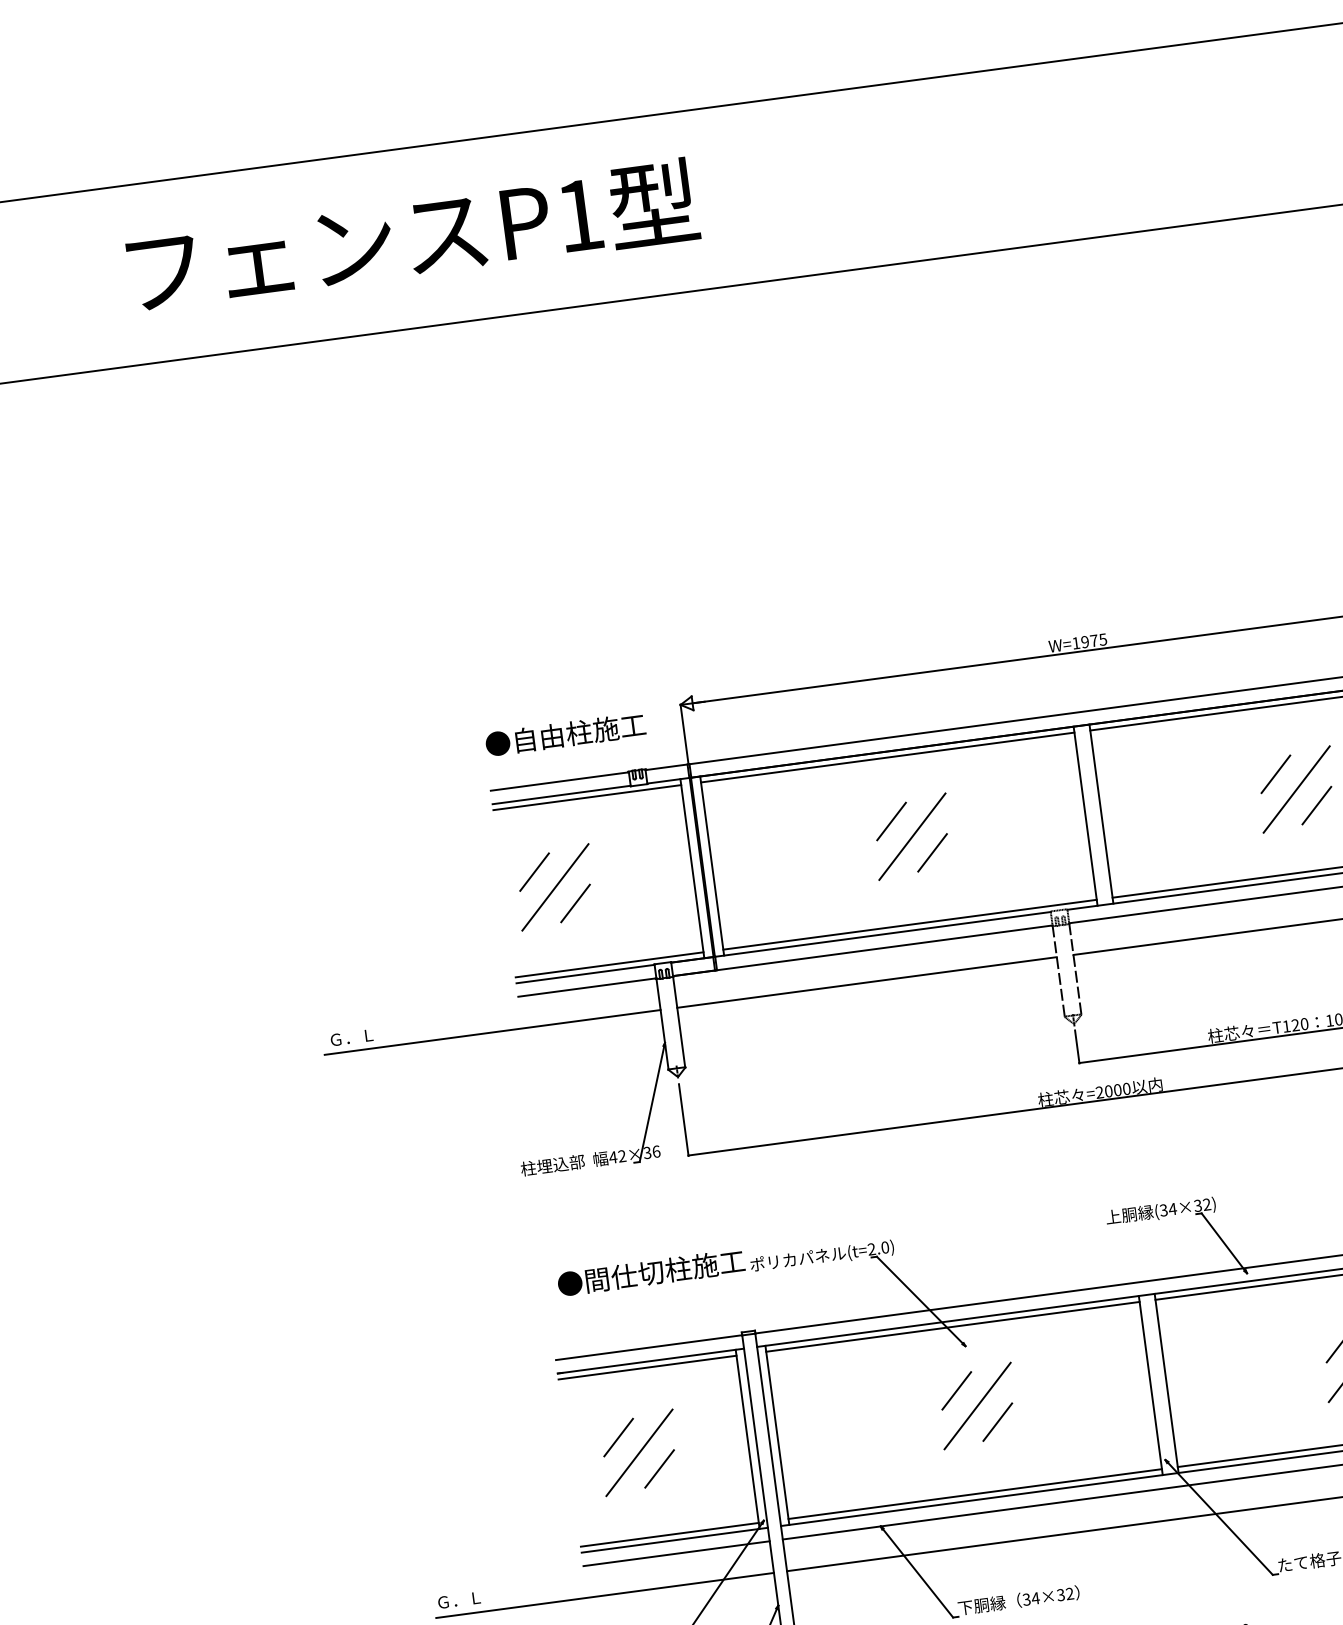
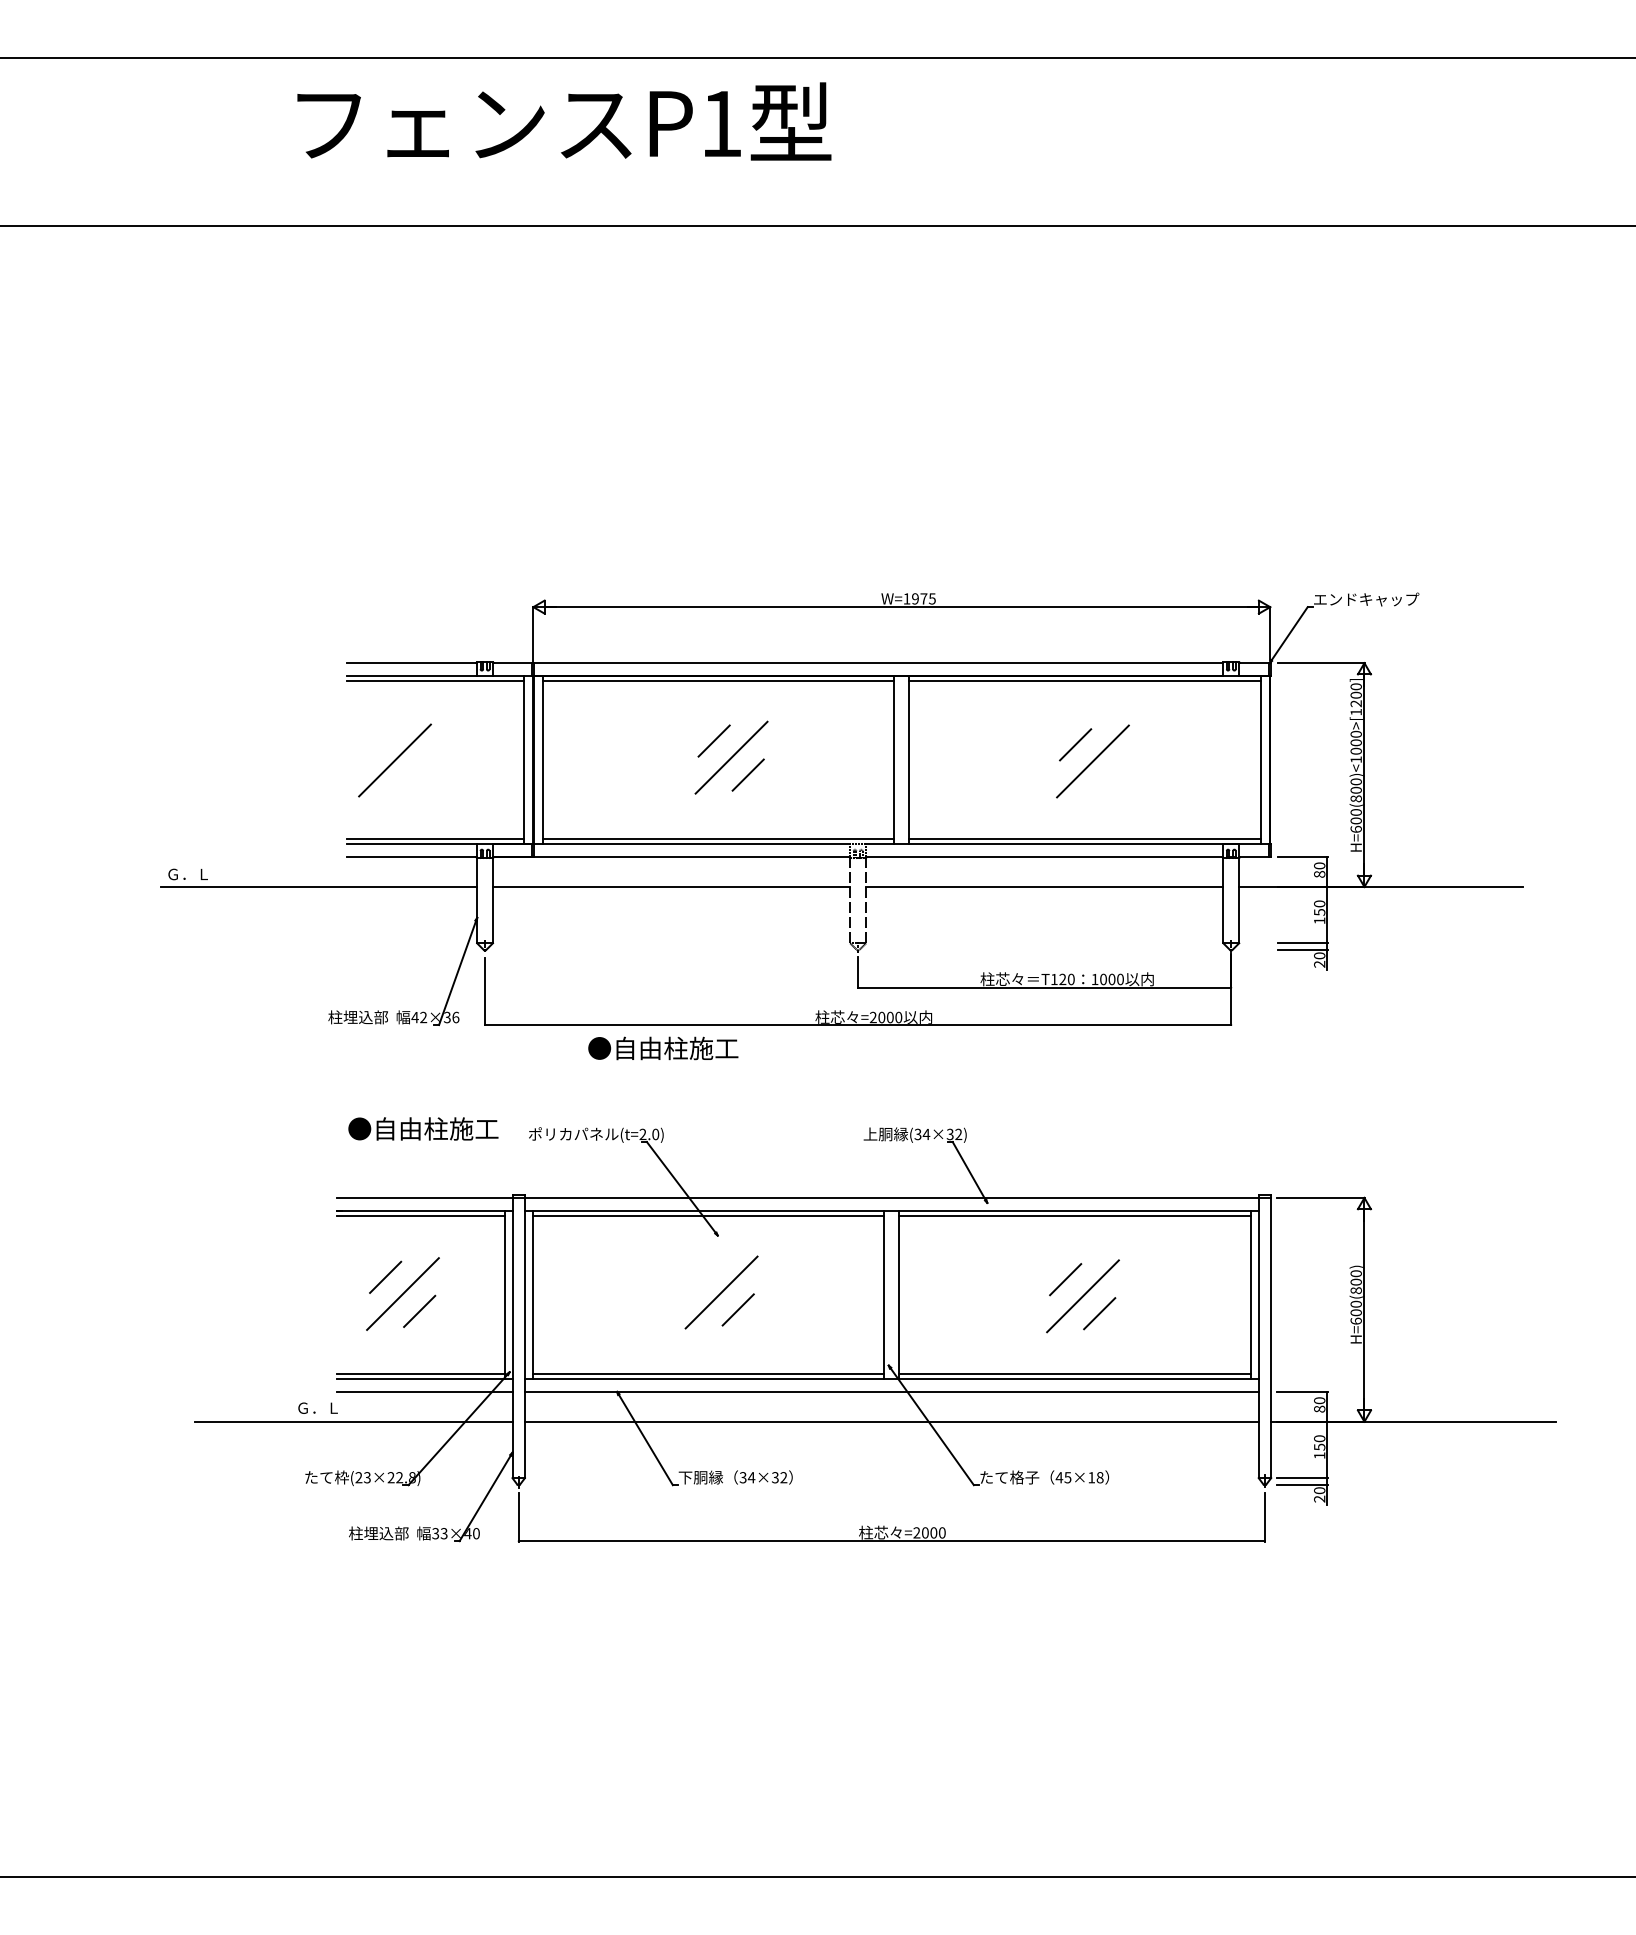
text: (412, 235) -> (564, 121), moved
text: (565, 734) -> (663, 1048), moved
line: (1316, 805) -> (1109, 778), removed
line: (534, 871) -> (377, 743), removed
line: (575, 903) -> (411, 777), removed
text: (664, 1270) -> (448, 1128), ●間仕切柱施工 -> ●自由柱施工
line: (955, 1390) -> (703, 1275), removed
text: (458, 1599) -> (317, 1407), moved

